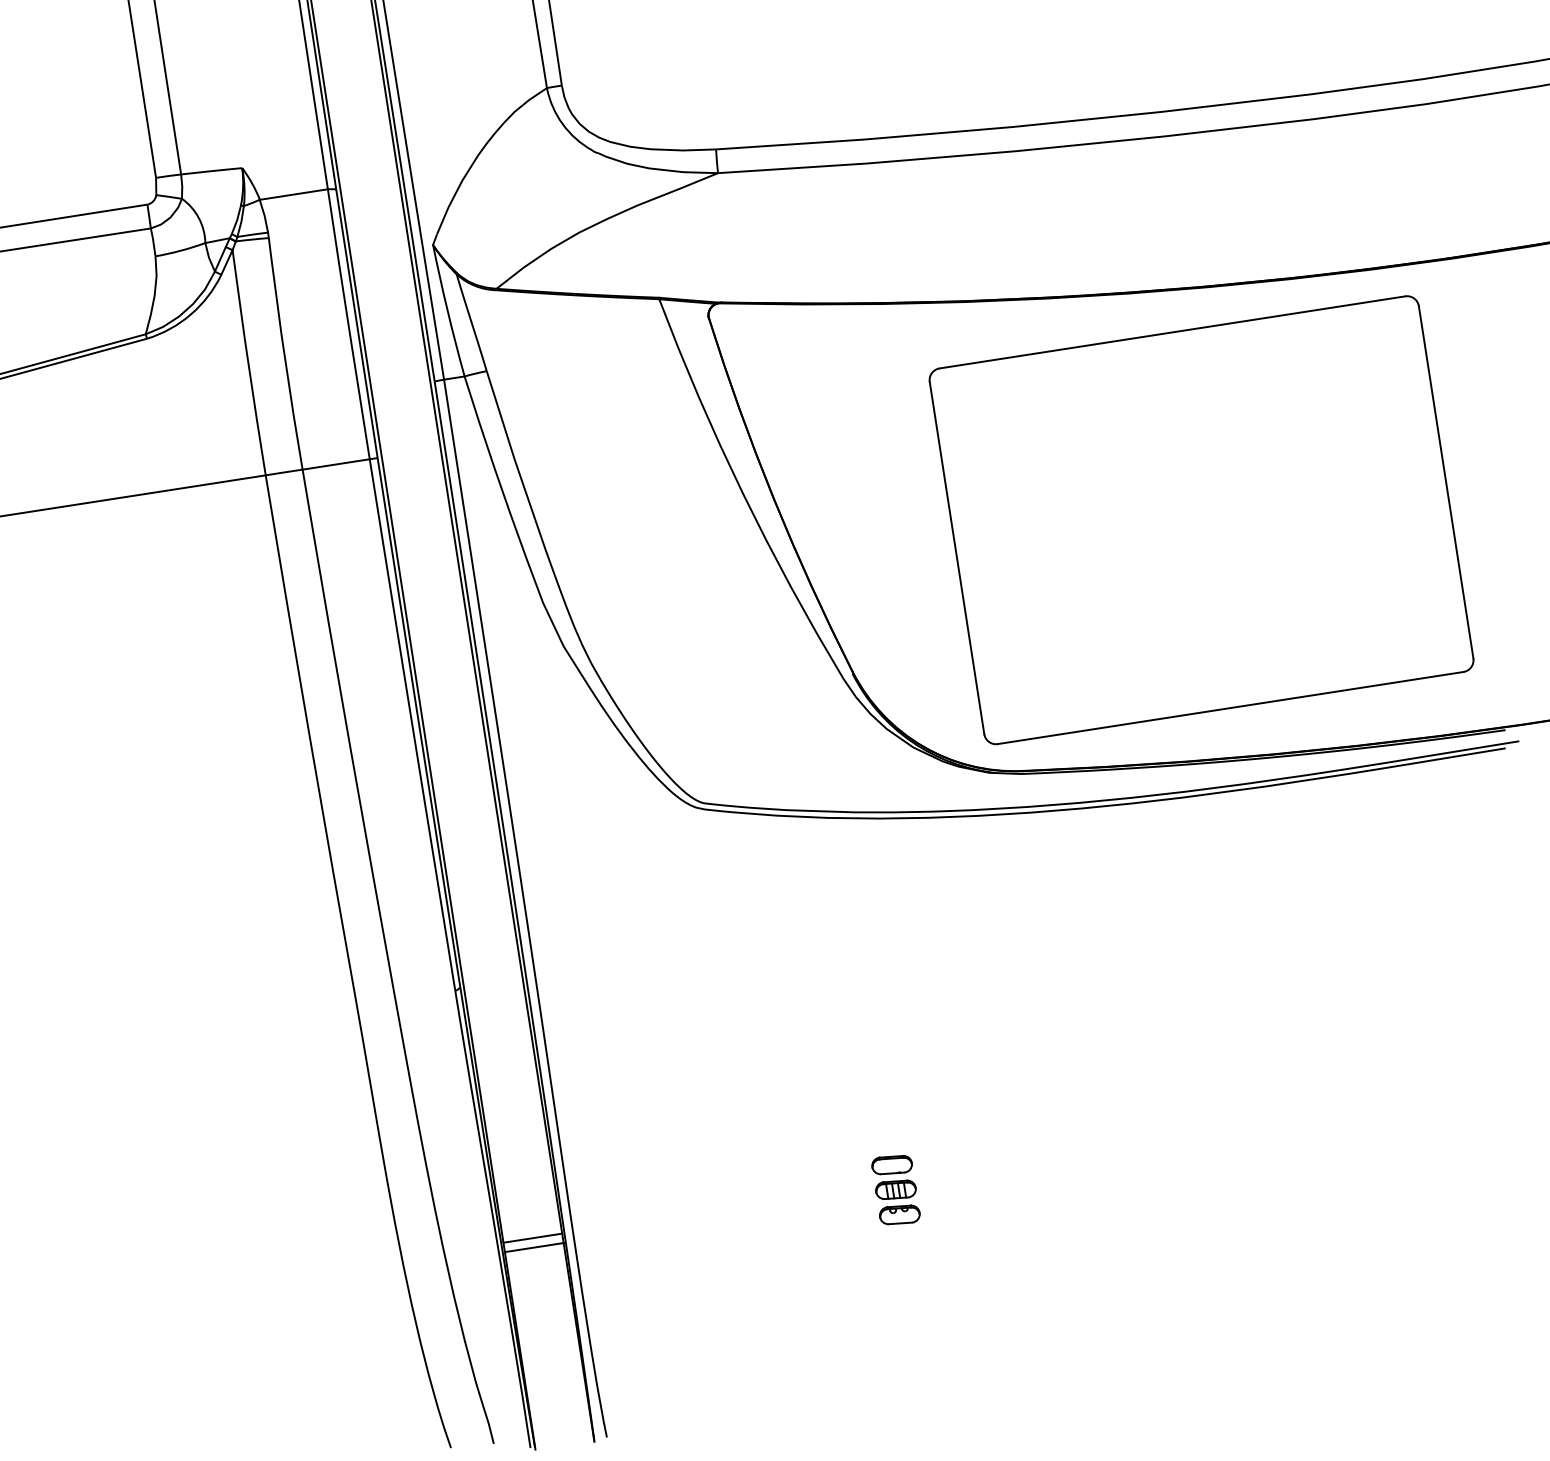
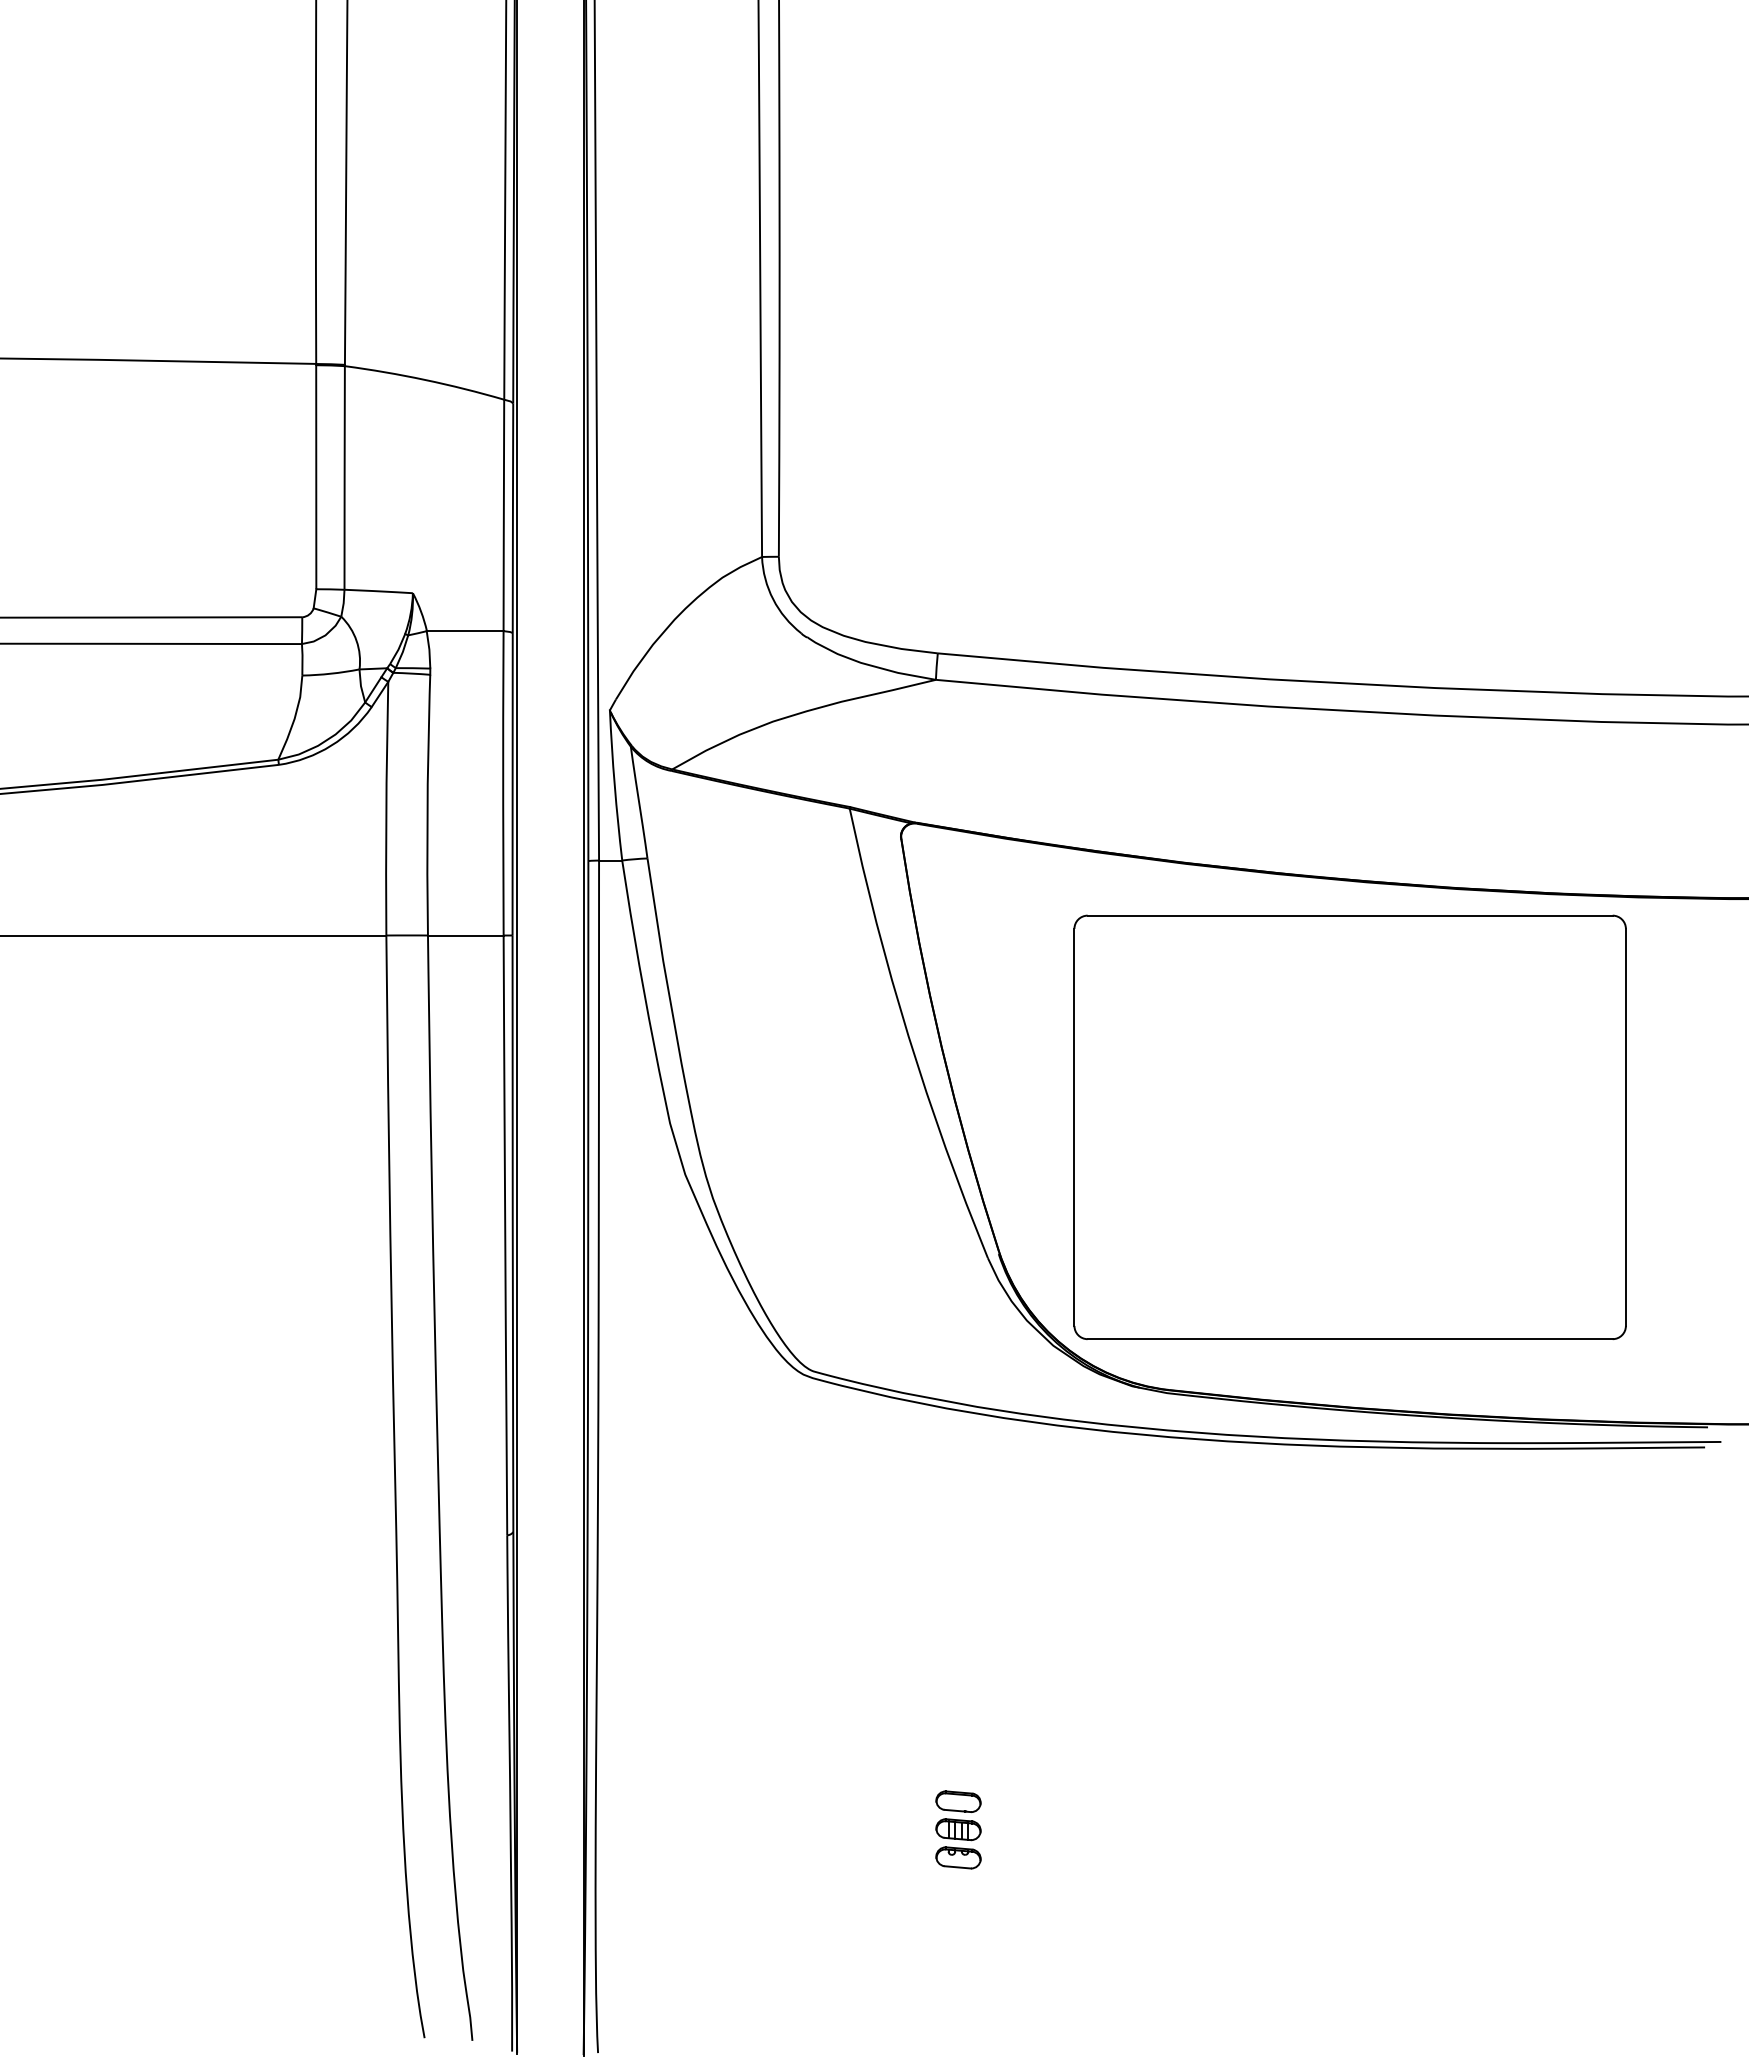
part: (1200, 519) -> (1349, 1126), moved
line: (532, 1237) -> (550, 1820), removed
line: (534, 1247) -> (550, 1831), removed

